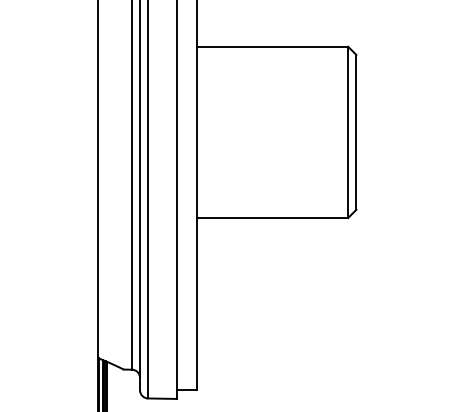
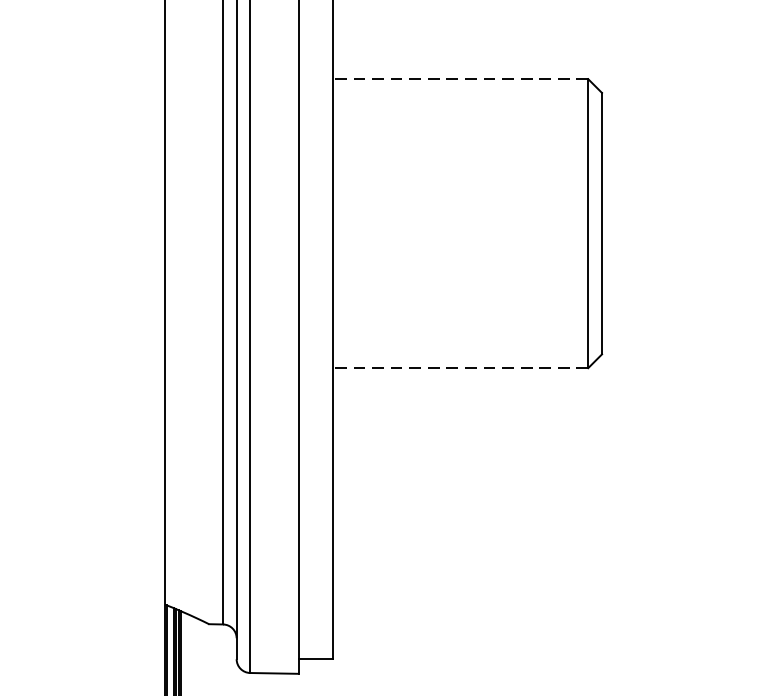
line: (272, 46) -> (460, 78), solid -> dashed
line: (272, 217) -> (460, 367), solid -> dashed

